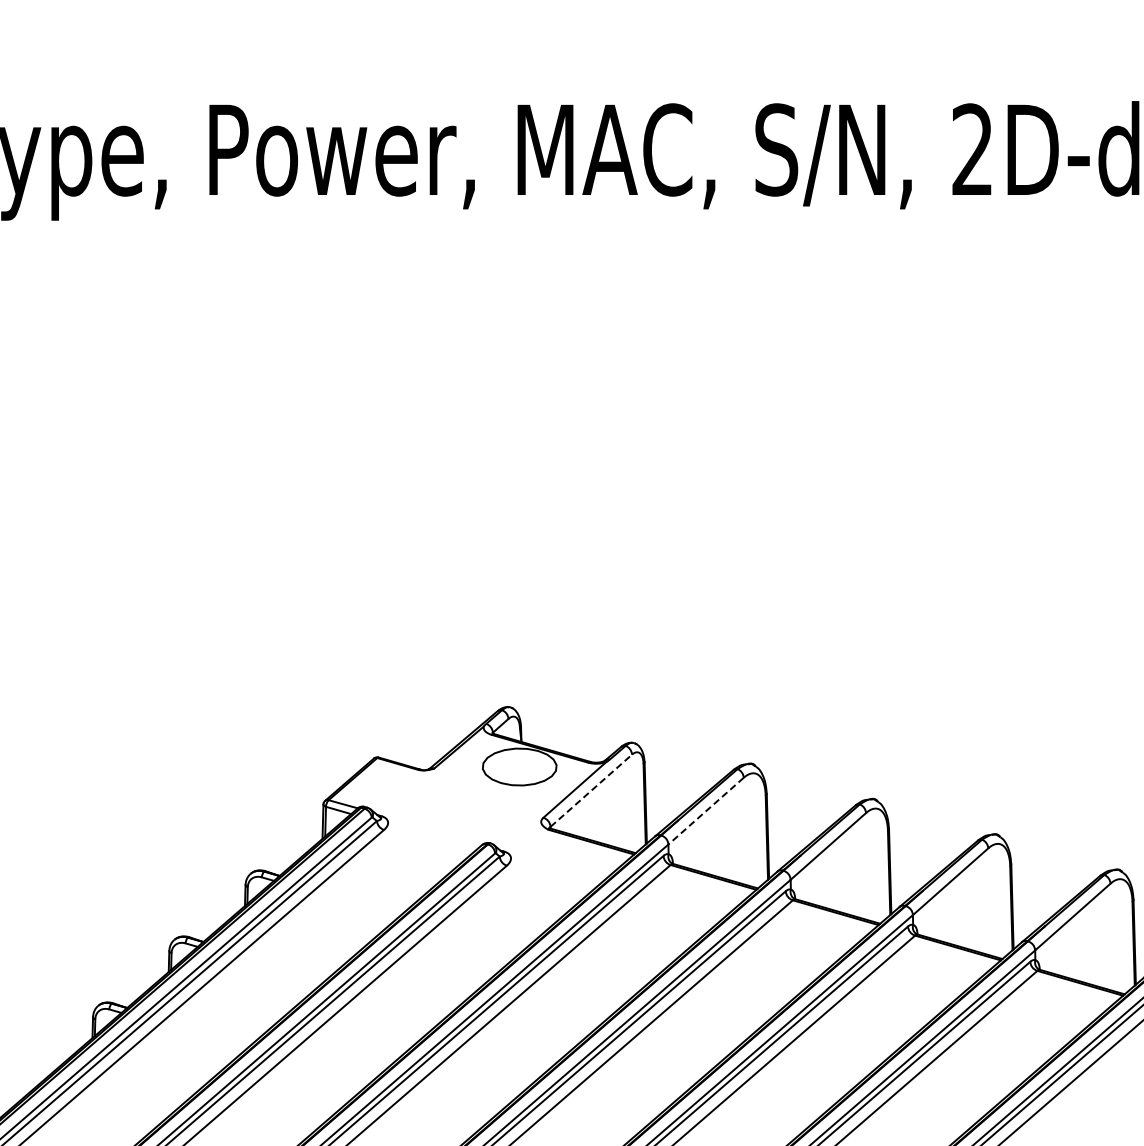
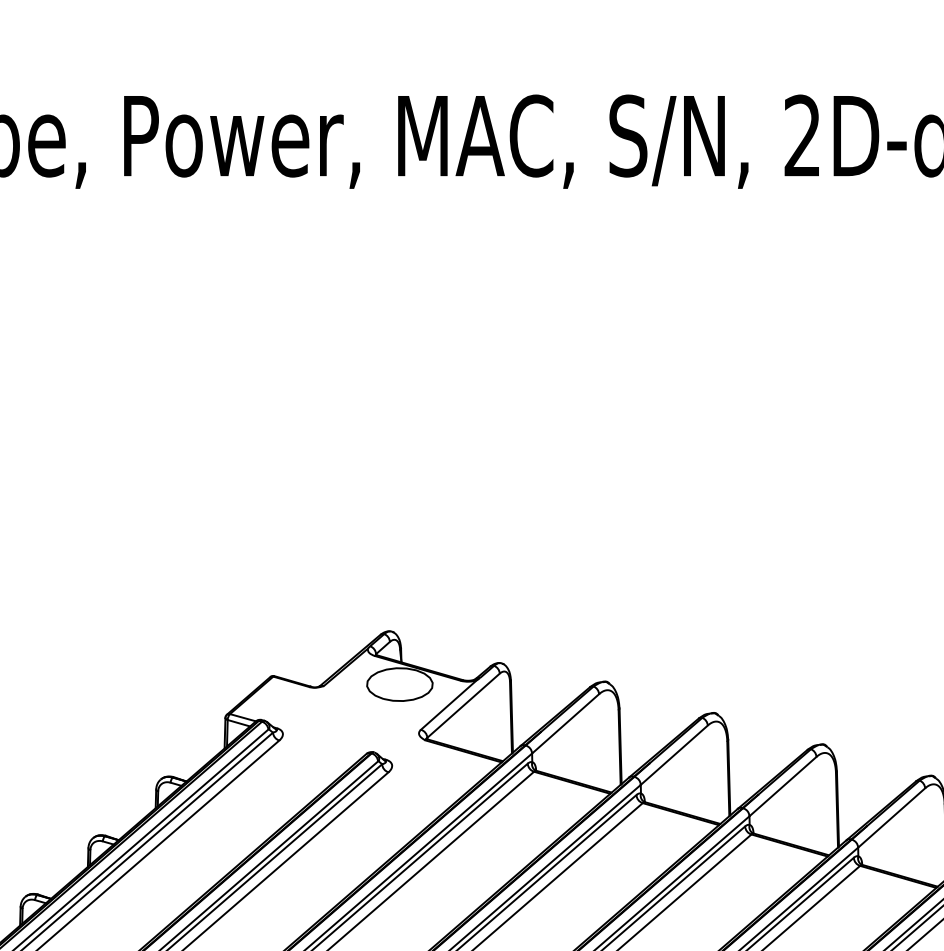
line: (591, 790) -> (463, 705), dashed -> solid
line: (705, 811) -> (565, 724), dashed -> solid

